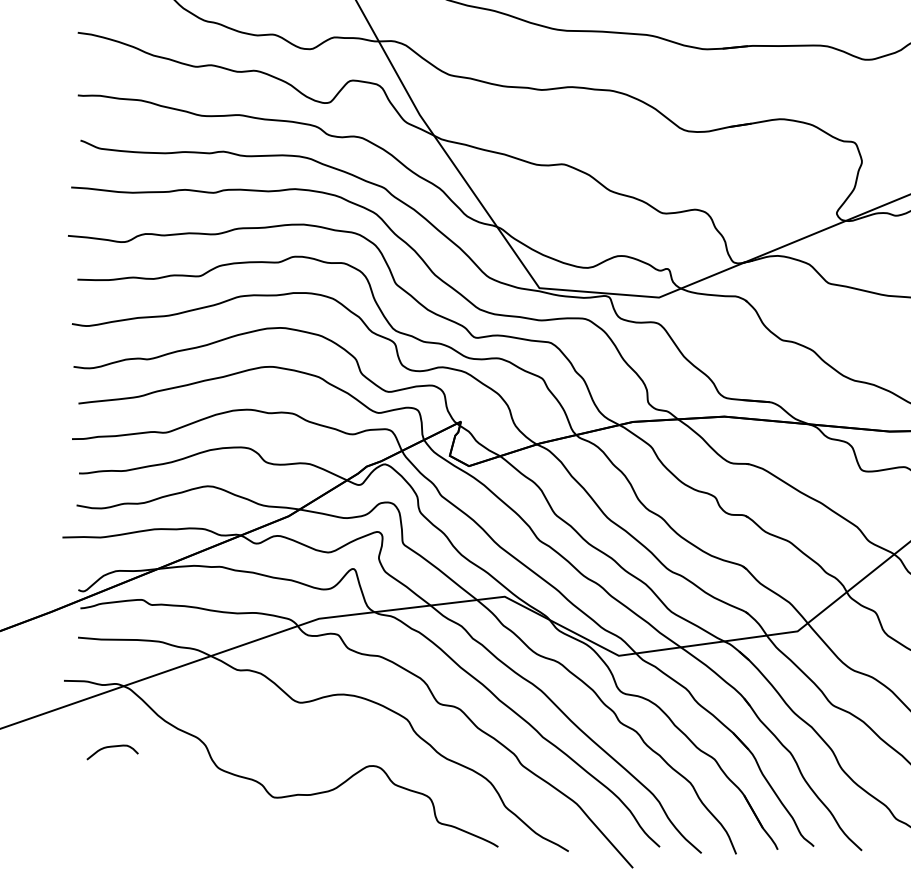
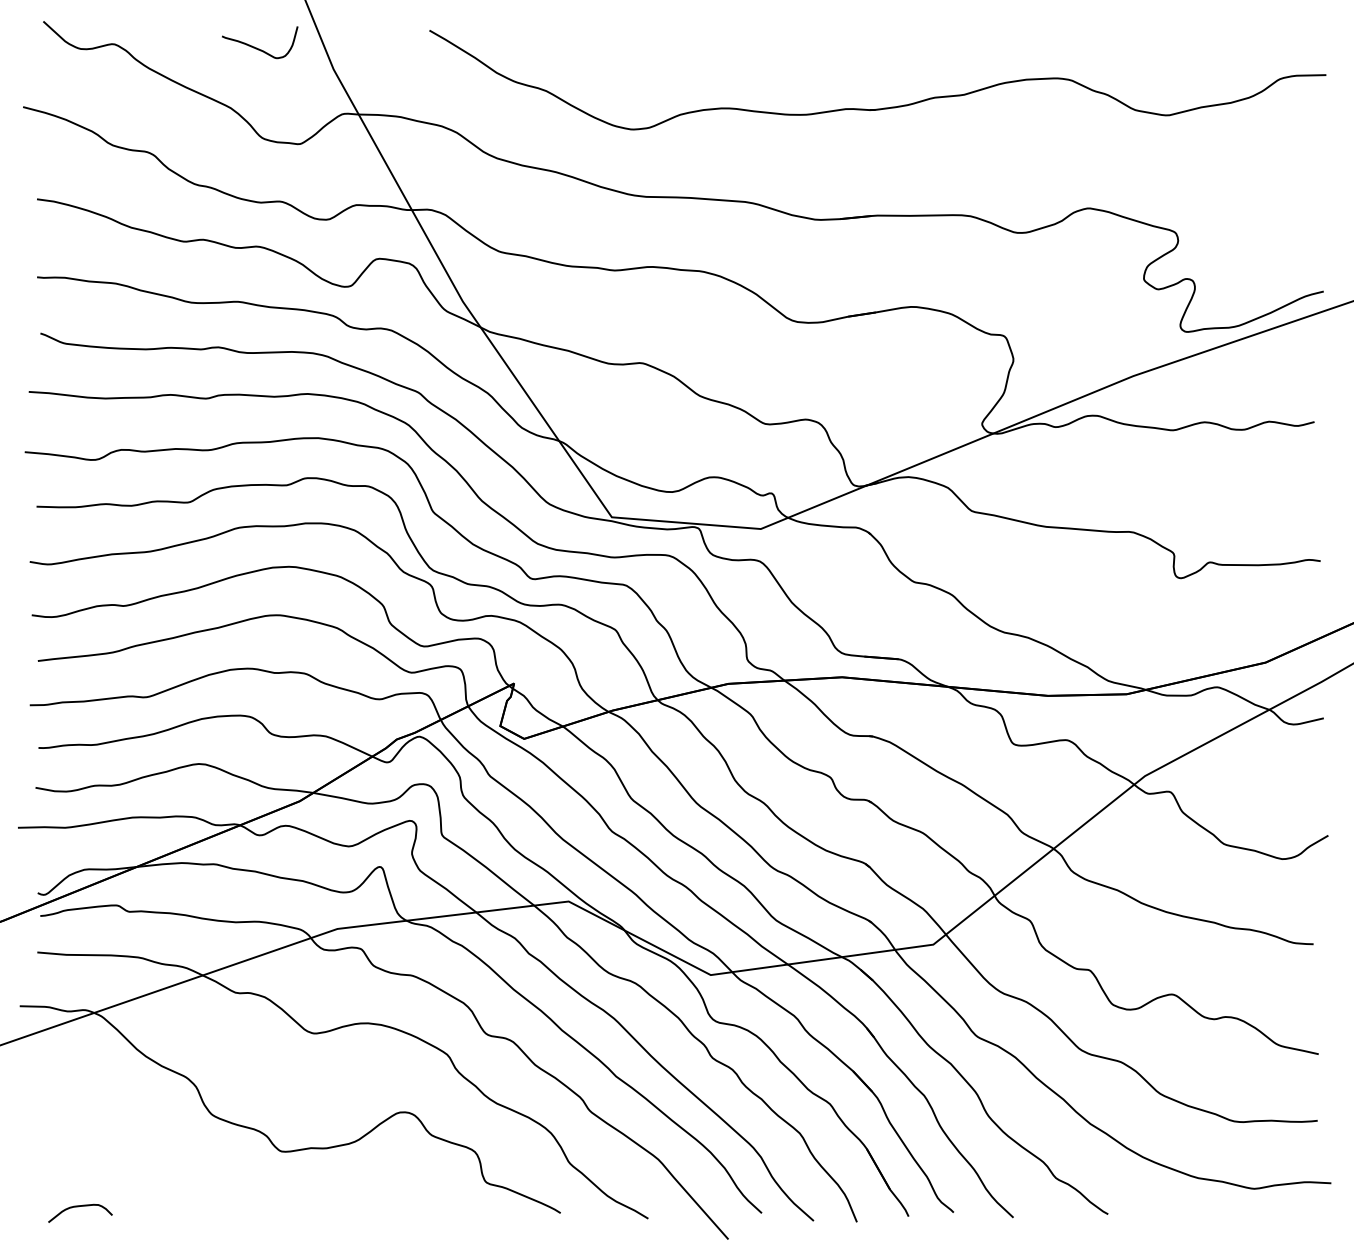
curve: (111, 747) -> (78, 1207), moved

